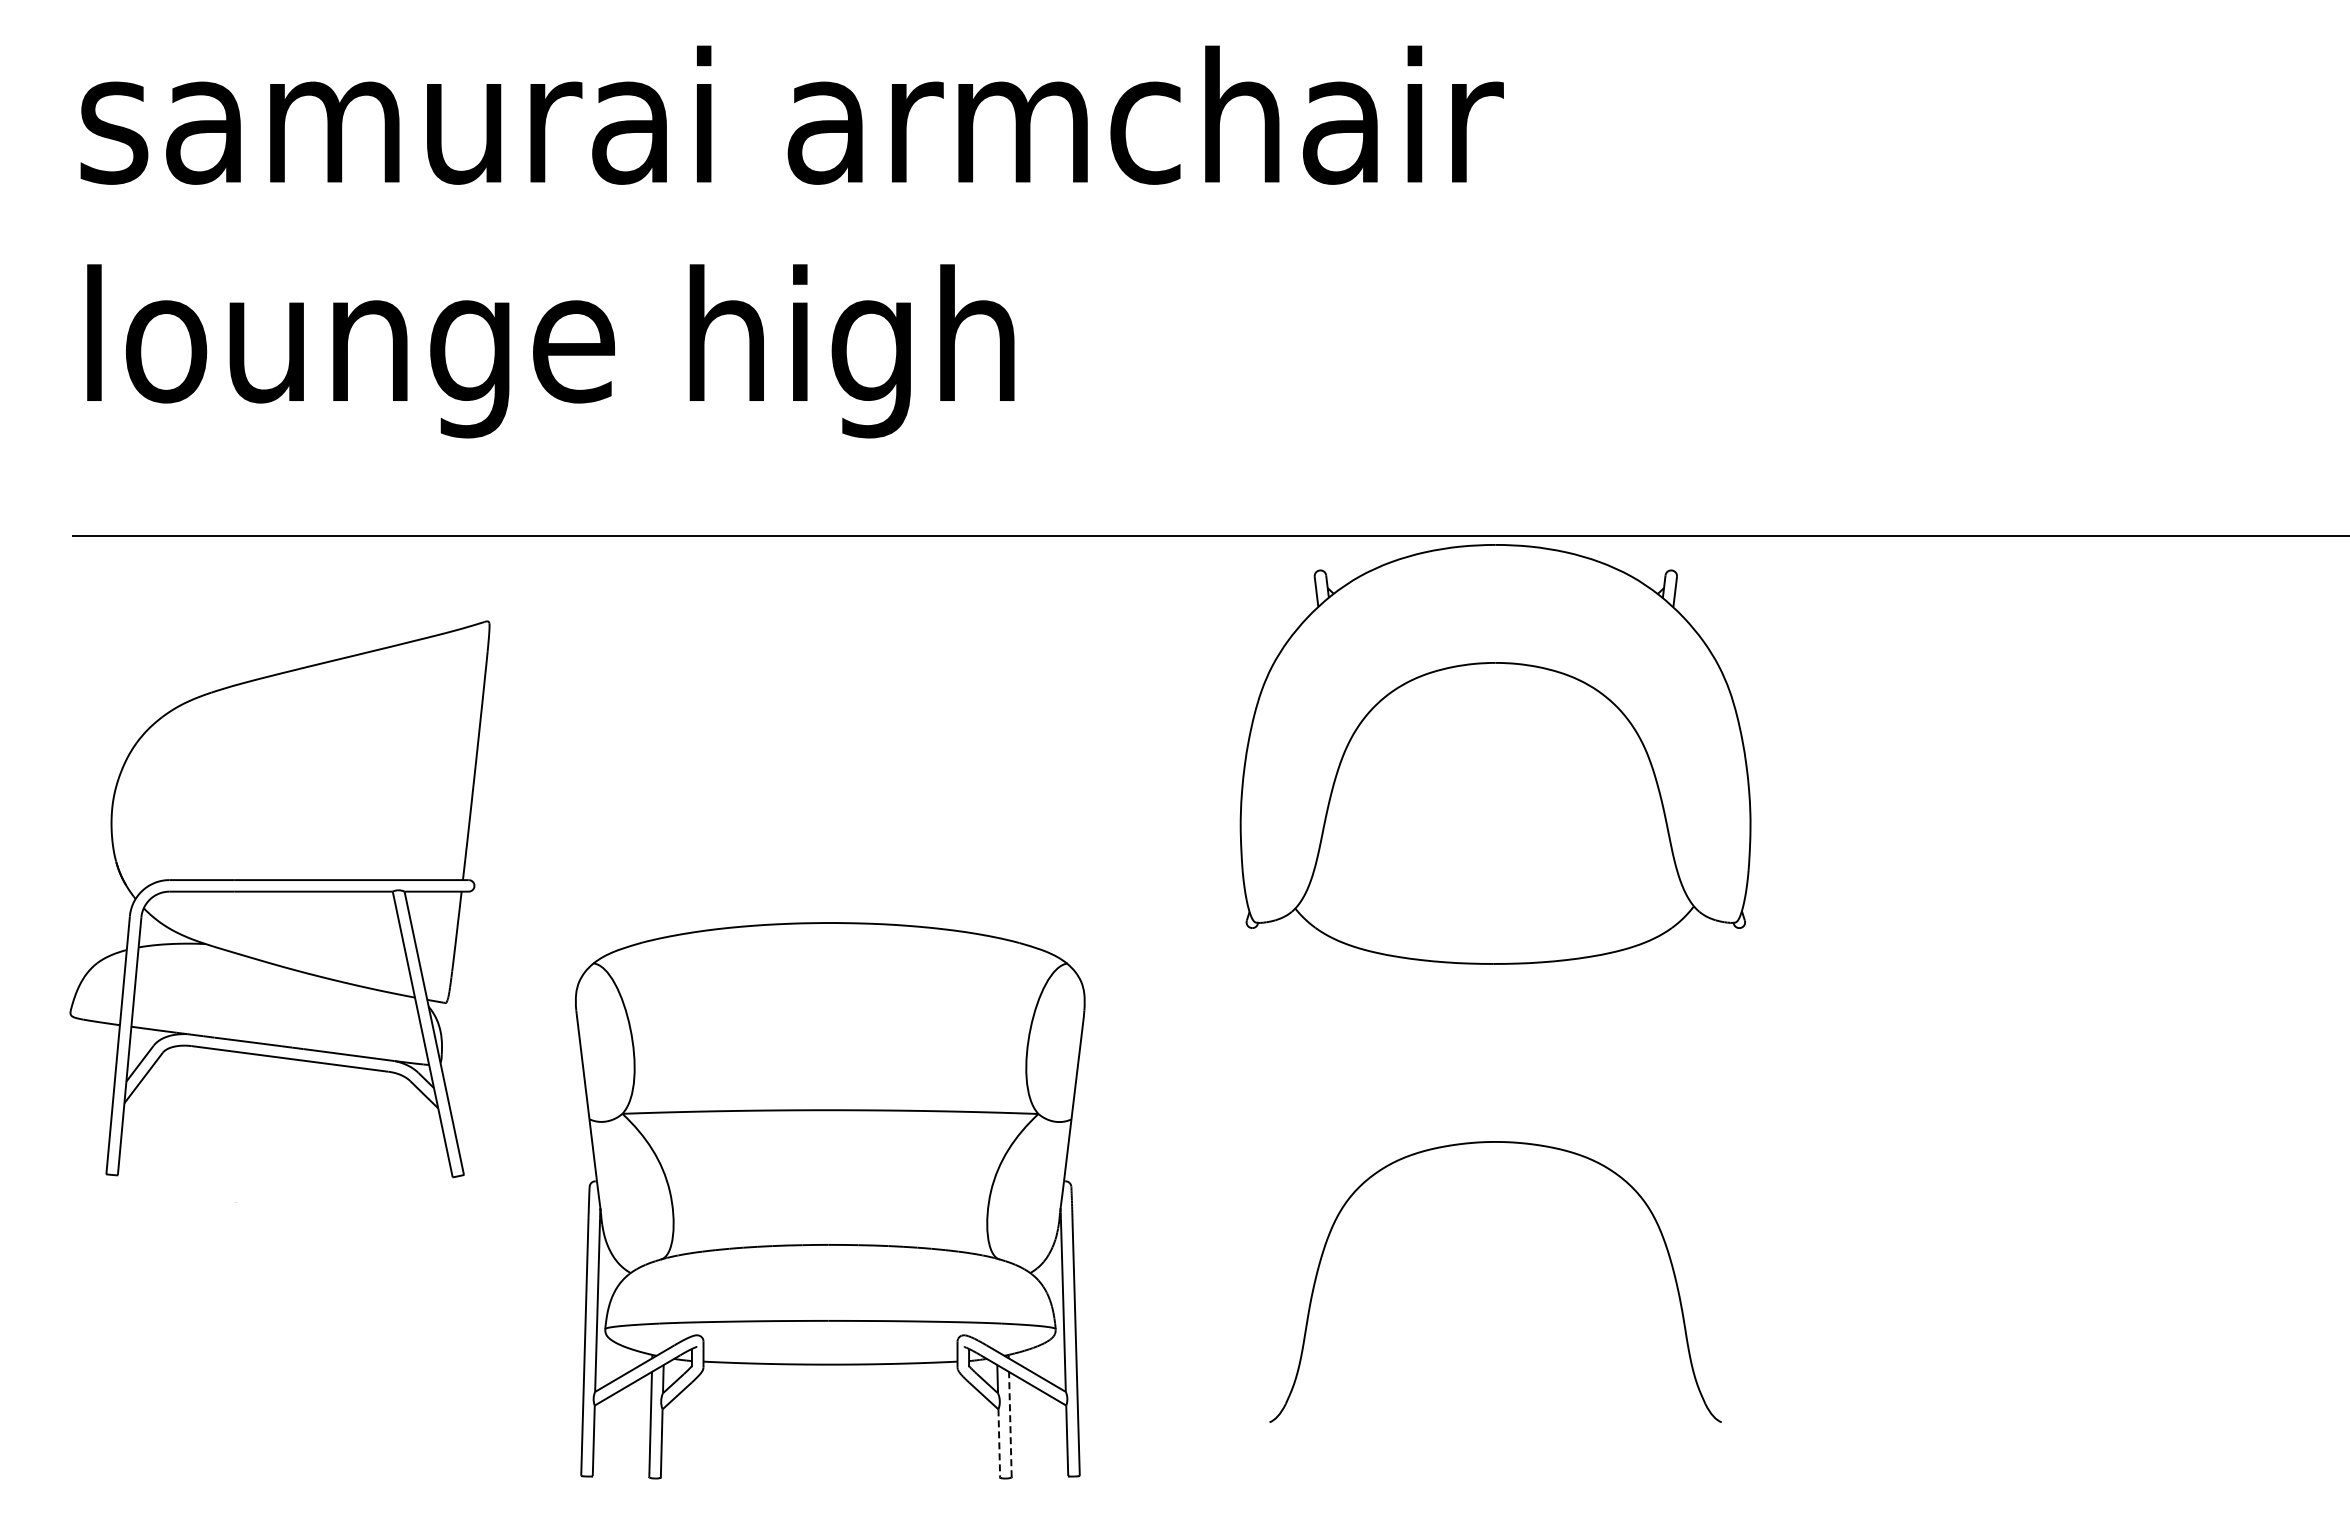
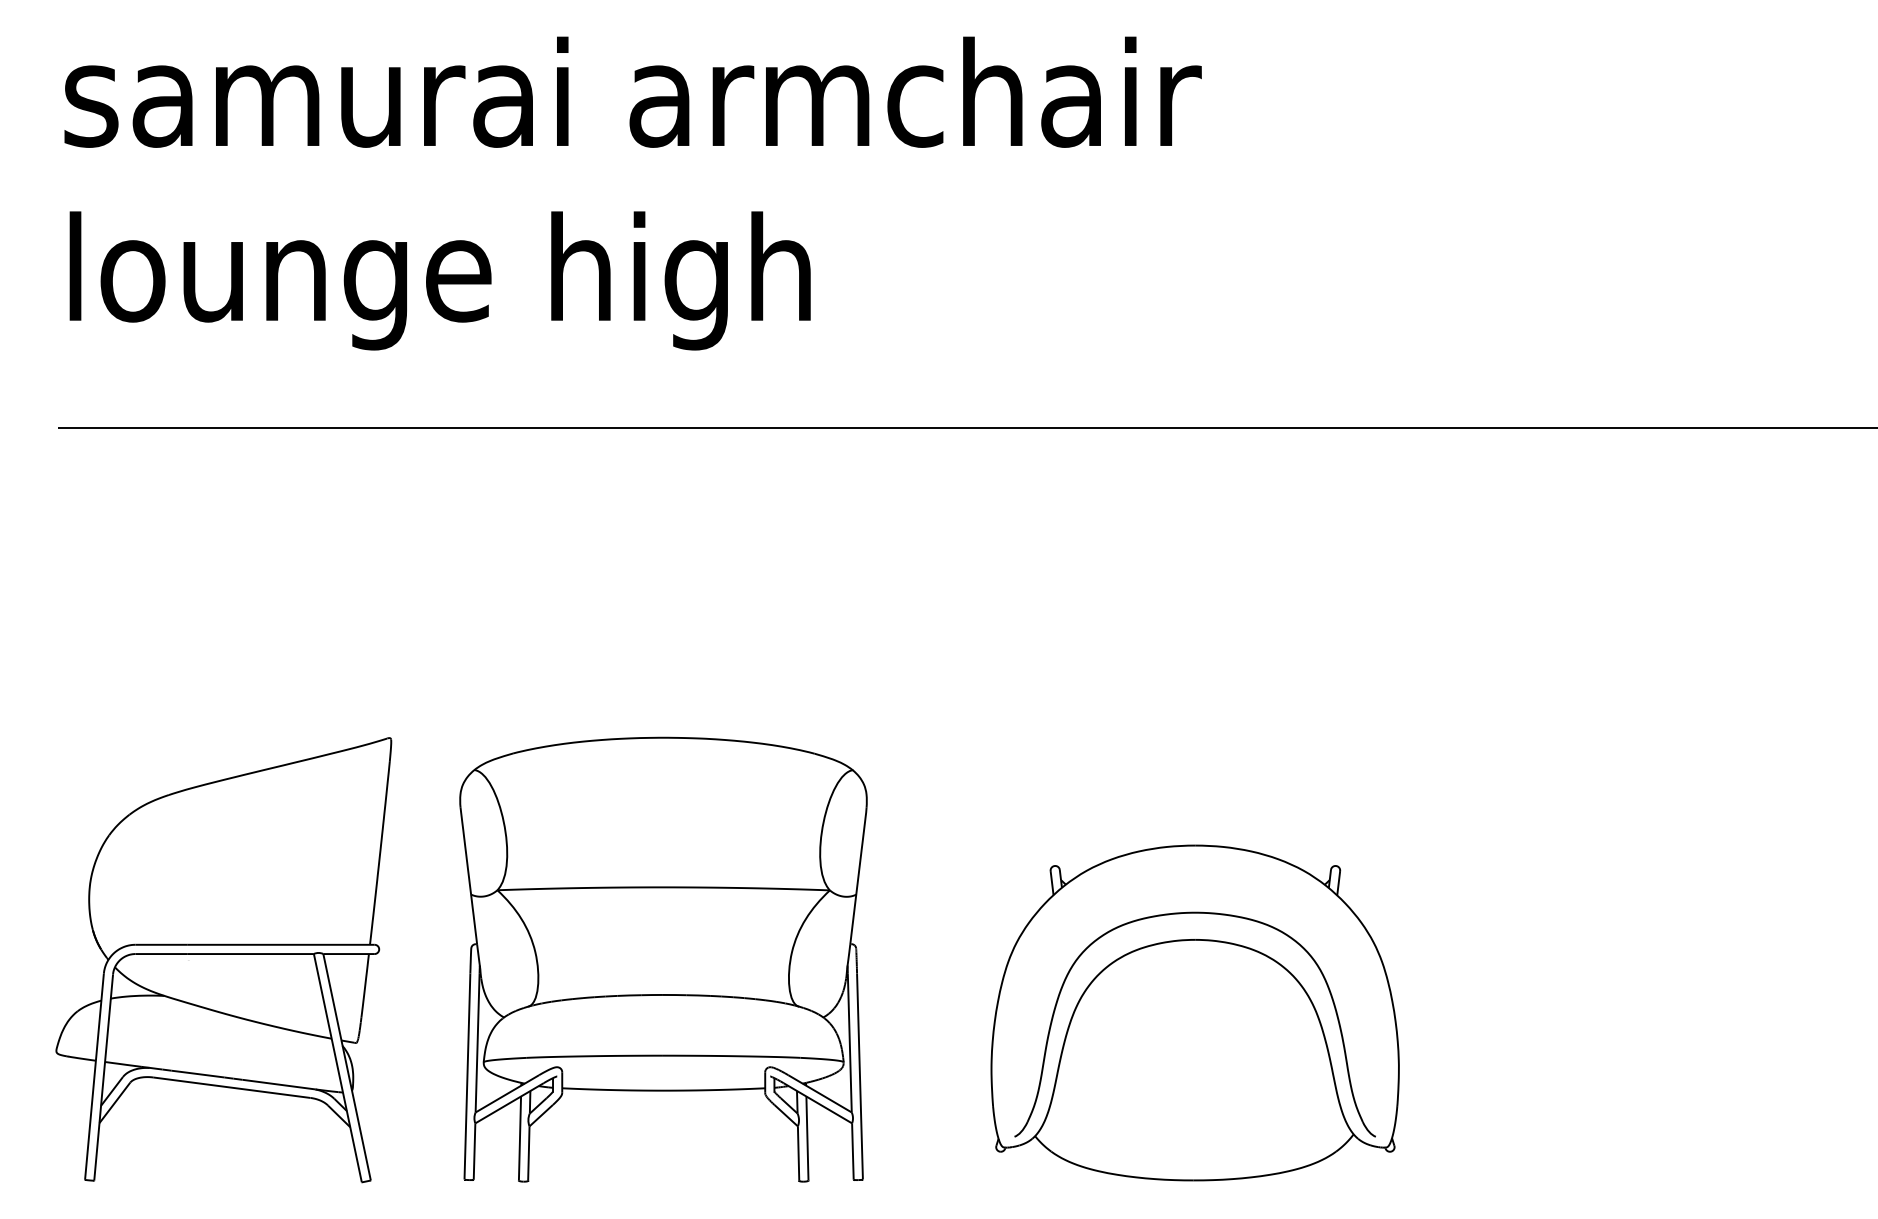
part: (1495, 754) -> (1195, 1013), moved
part: (279, 899) -> (223, 960), moved
line: (1010, 1424) -> (807, 1138), dashed -> solid
line: (999, 1443) -> (798, 1153), dashed -> solid

